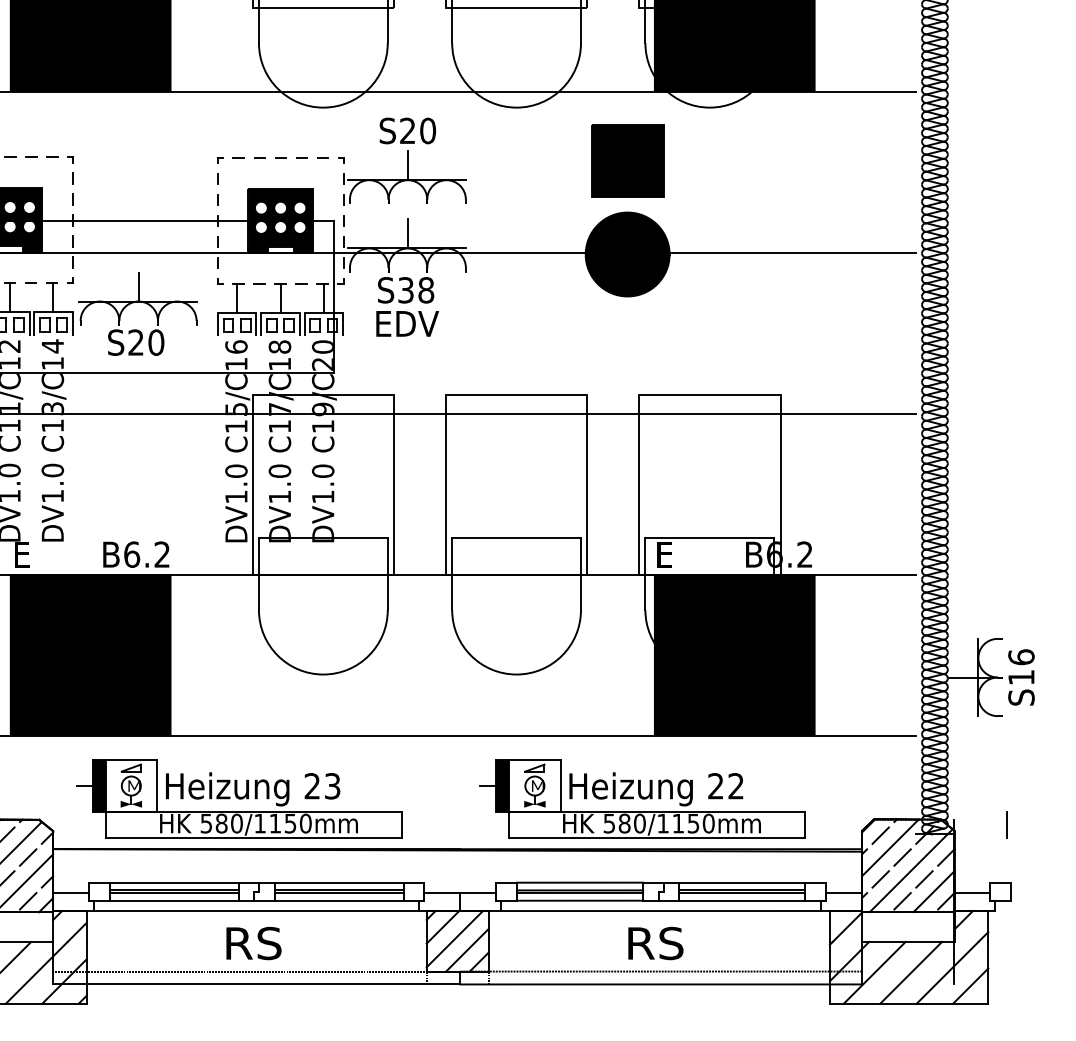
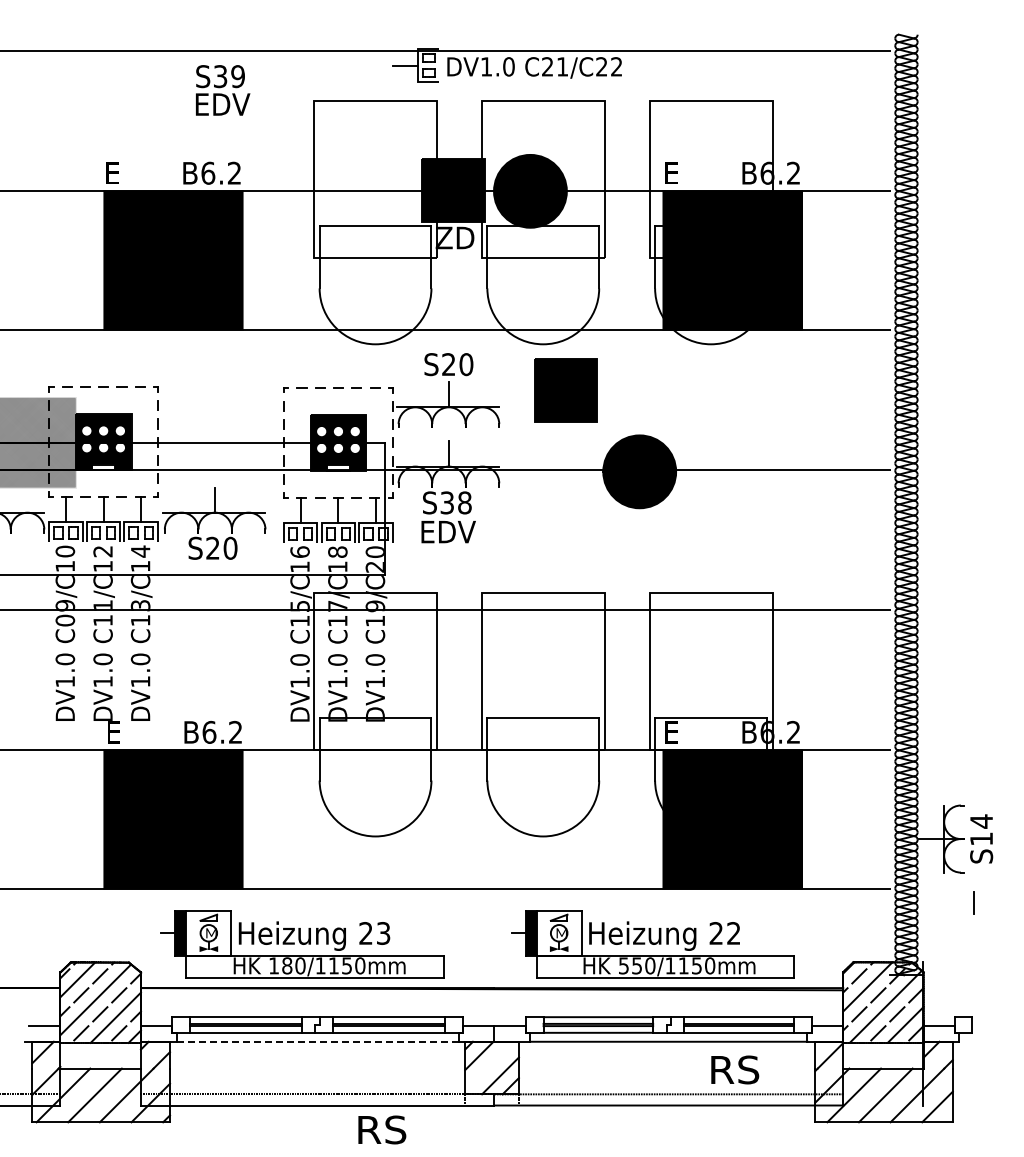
part: (627, 160) -> (565, 390), moved
text: (1021, 657) -> (981, 821), S16 -> S14
text: (205, 823) -> (273, 965), 580/1150mm -> 180/1150mm
text: (625, 823) -> (637, 965), 580/1150mm -> 550/1150mm
line: (1006, 824) -> (973, 902), moved
line: (256, 910) -> (317, 1041), solid -> dashed
line: (454, 938) -> (489, 1065), removed
text: (254, 942) -> (382, 1129), moved
text: (656, 942) -> (735, 1069), moved

